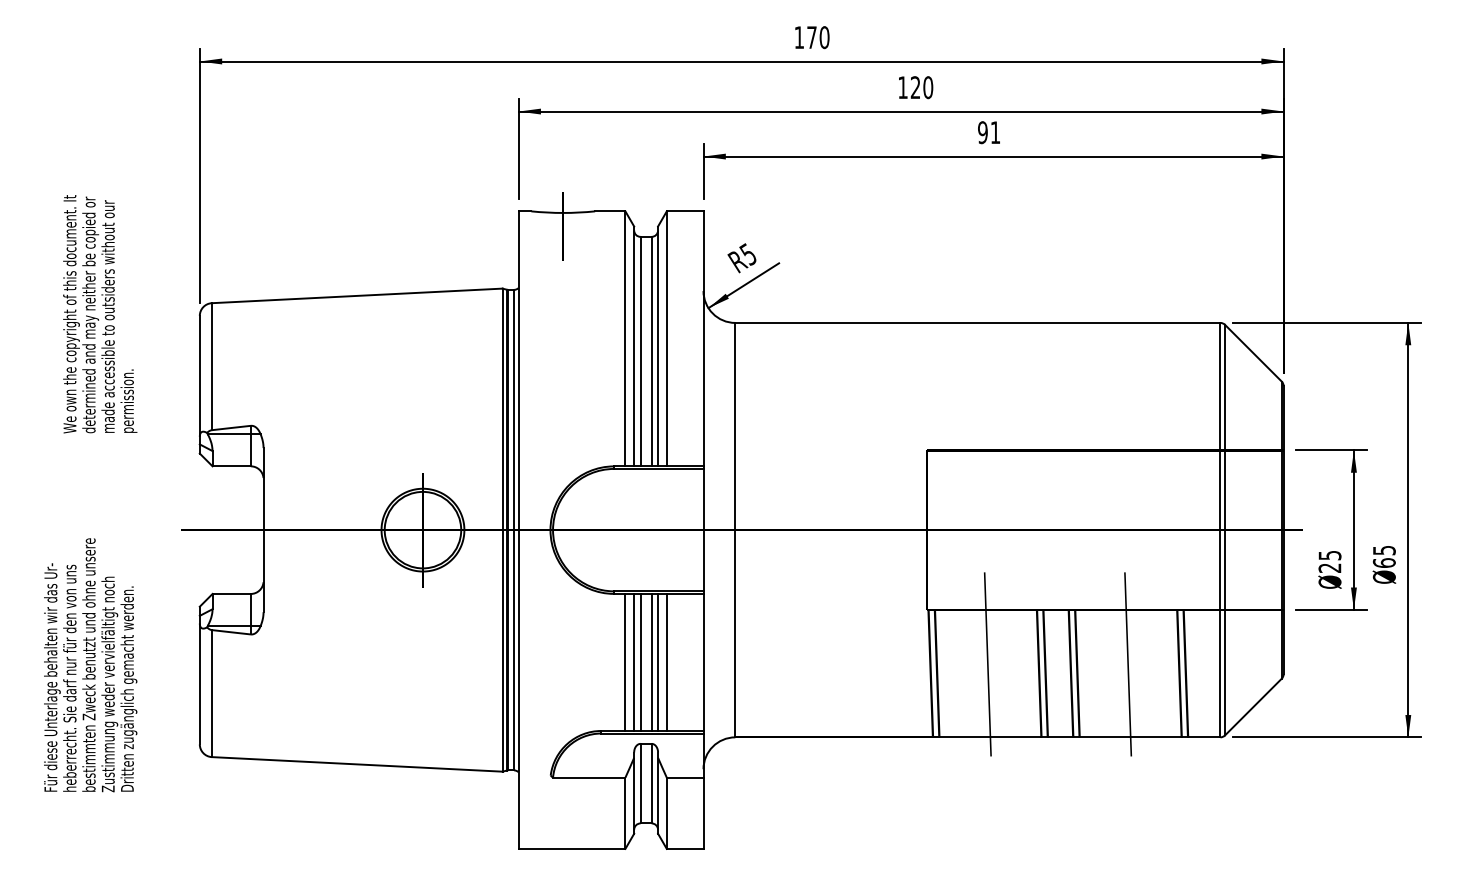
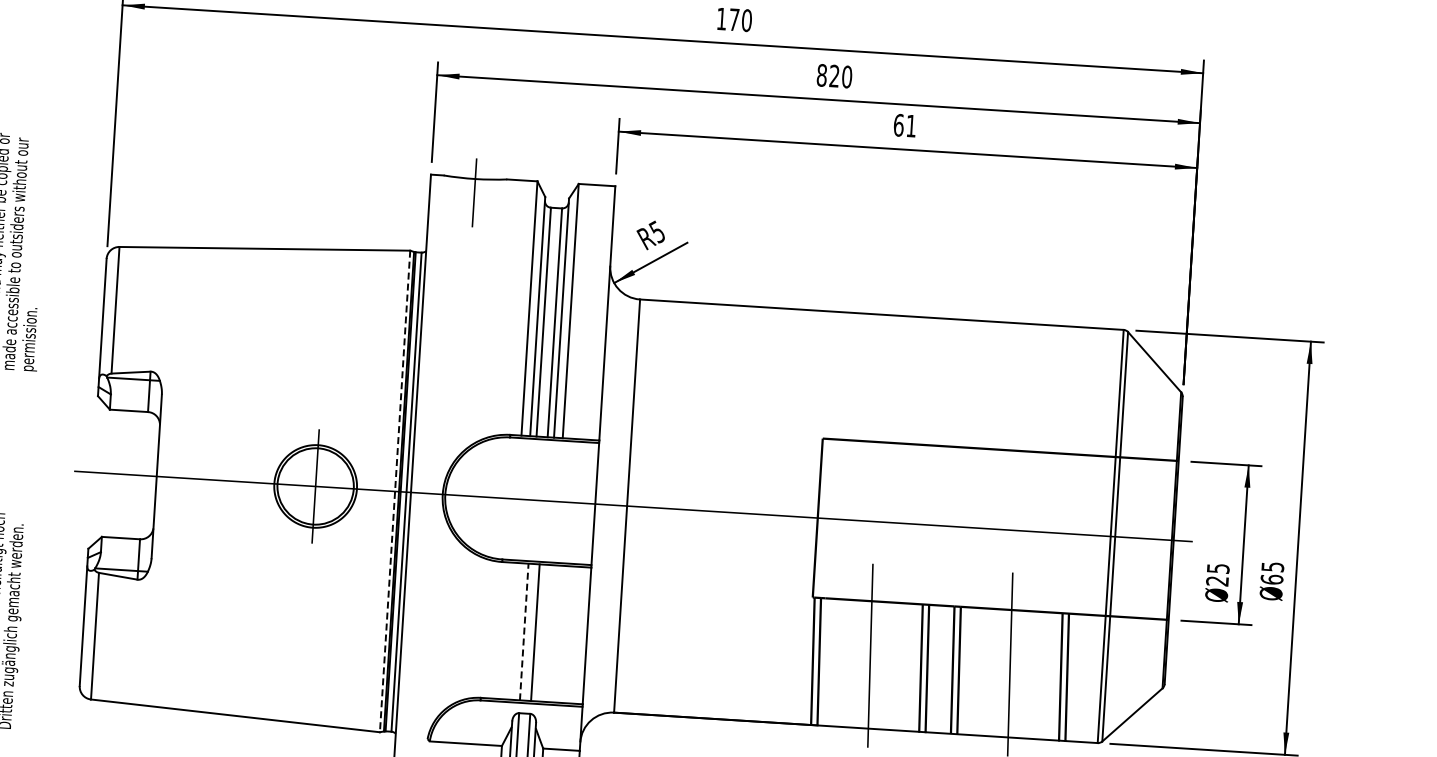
text: (902, 87) -> (821, 75), 120 -> 820
text: (982, 132) -> (898, 125), 91 -> 61
line: (502, 530) -> (394, 491), solid -> dashed
line: (625, 661) -> (509, 630), removed
line: (634, 661) -> (518, 630), removed
line: (658, 661) -> (542, 632), removed
line: (666, 661) -> (550, 632), removed
line: (640, 662) -> (524, 632), solid -> dashed

